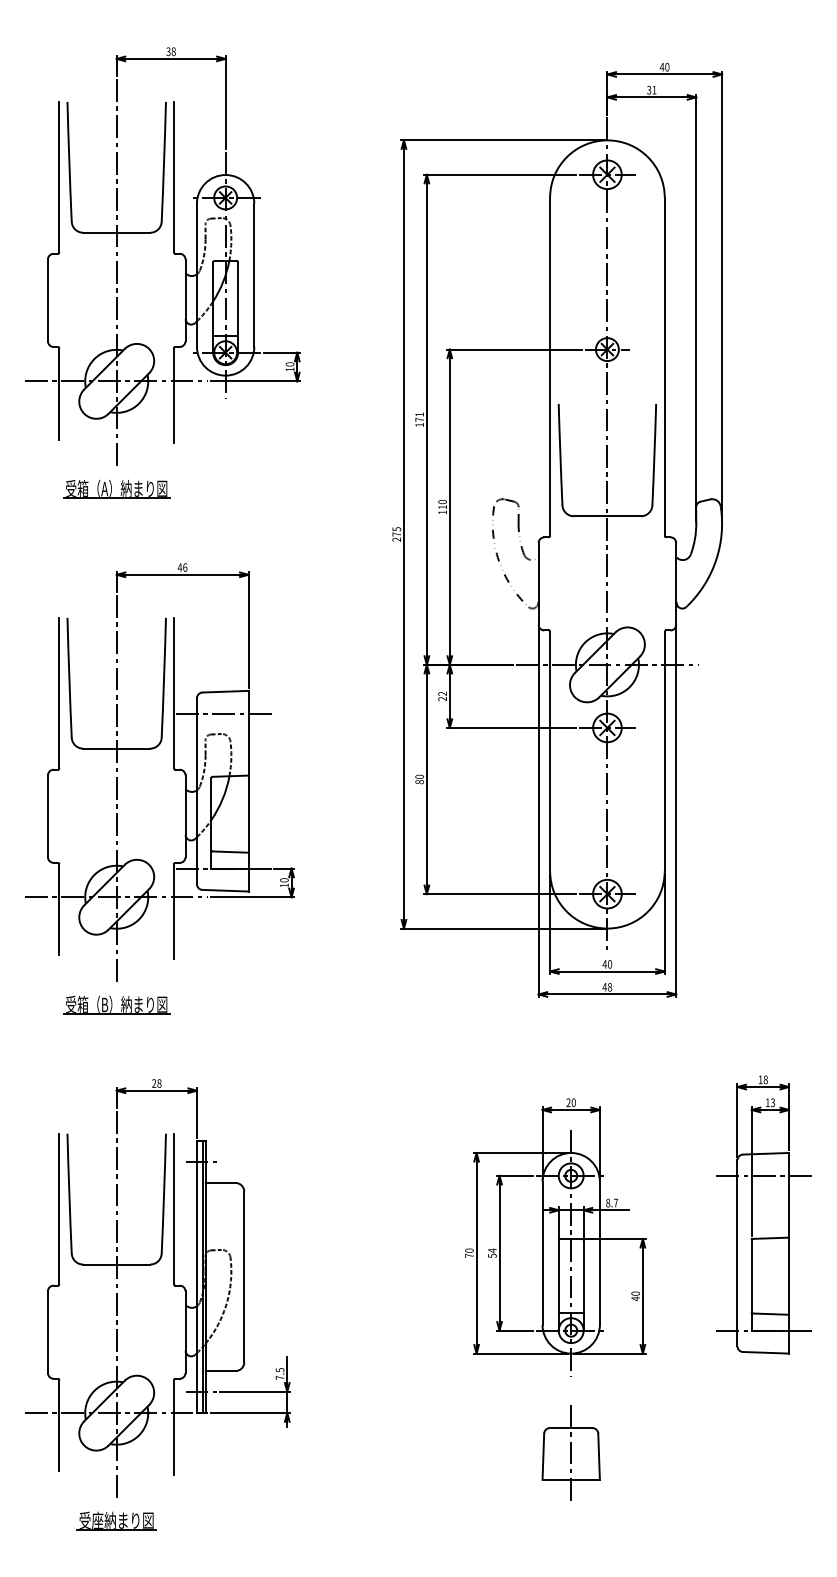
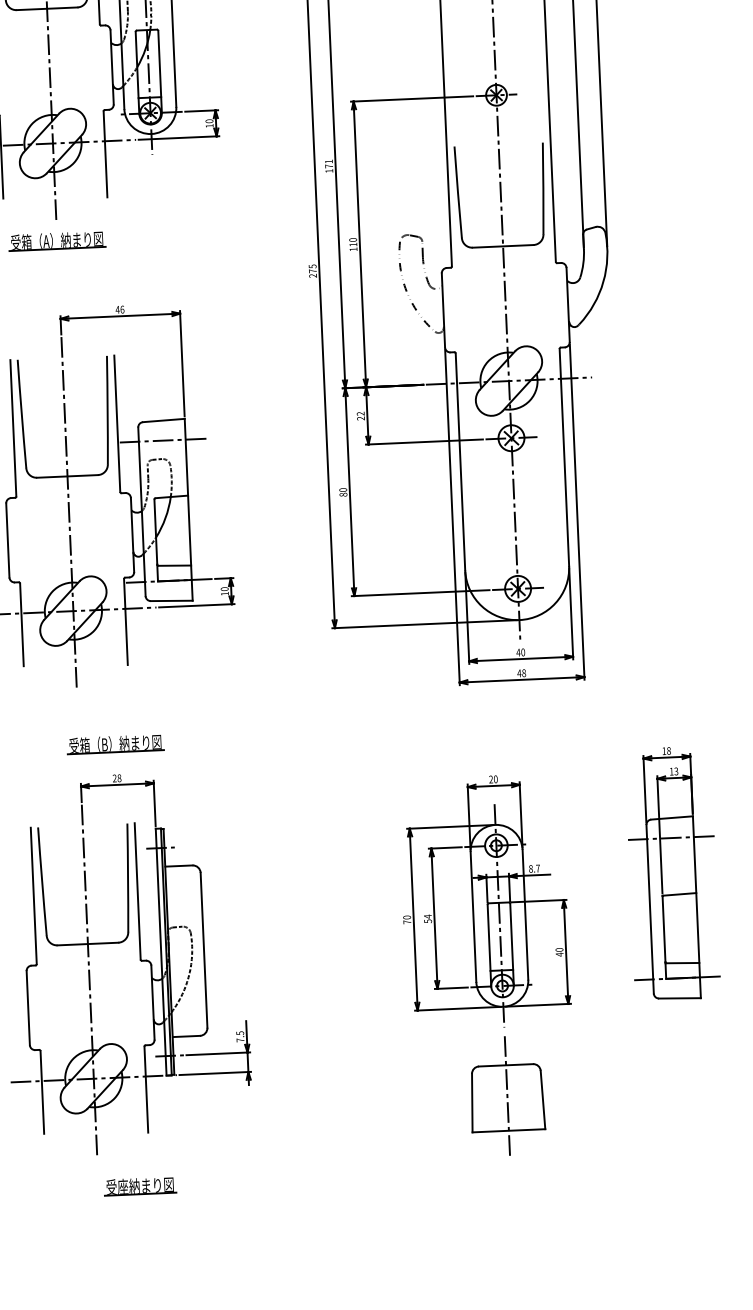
part: (116, 1004) -> (115, 743), moved
part: (570, 1452) -> (506, 1096), size x1.4
part: (116, 1520) -> (140, 1186), moved

